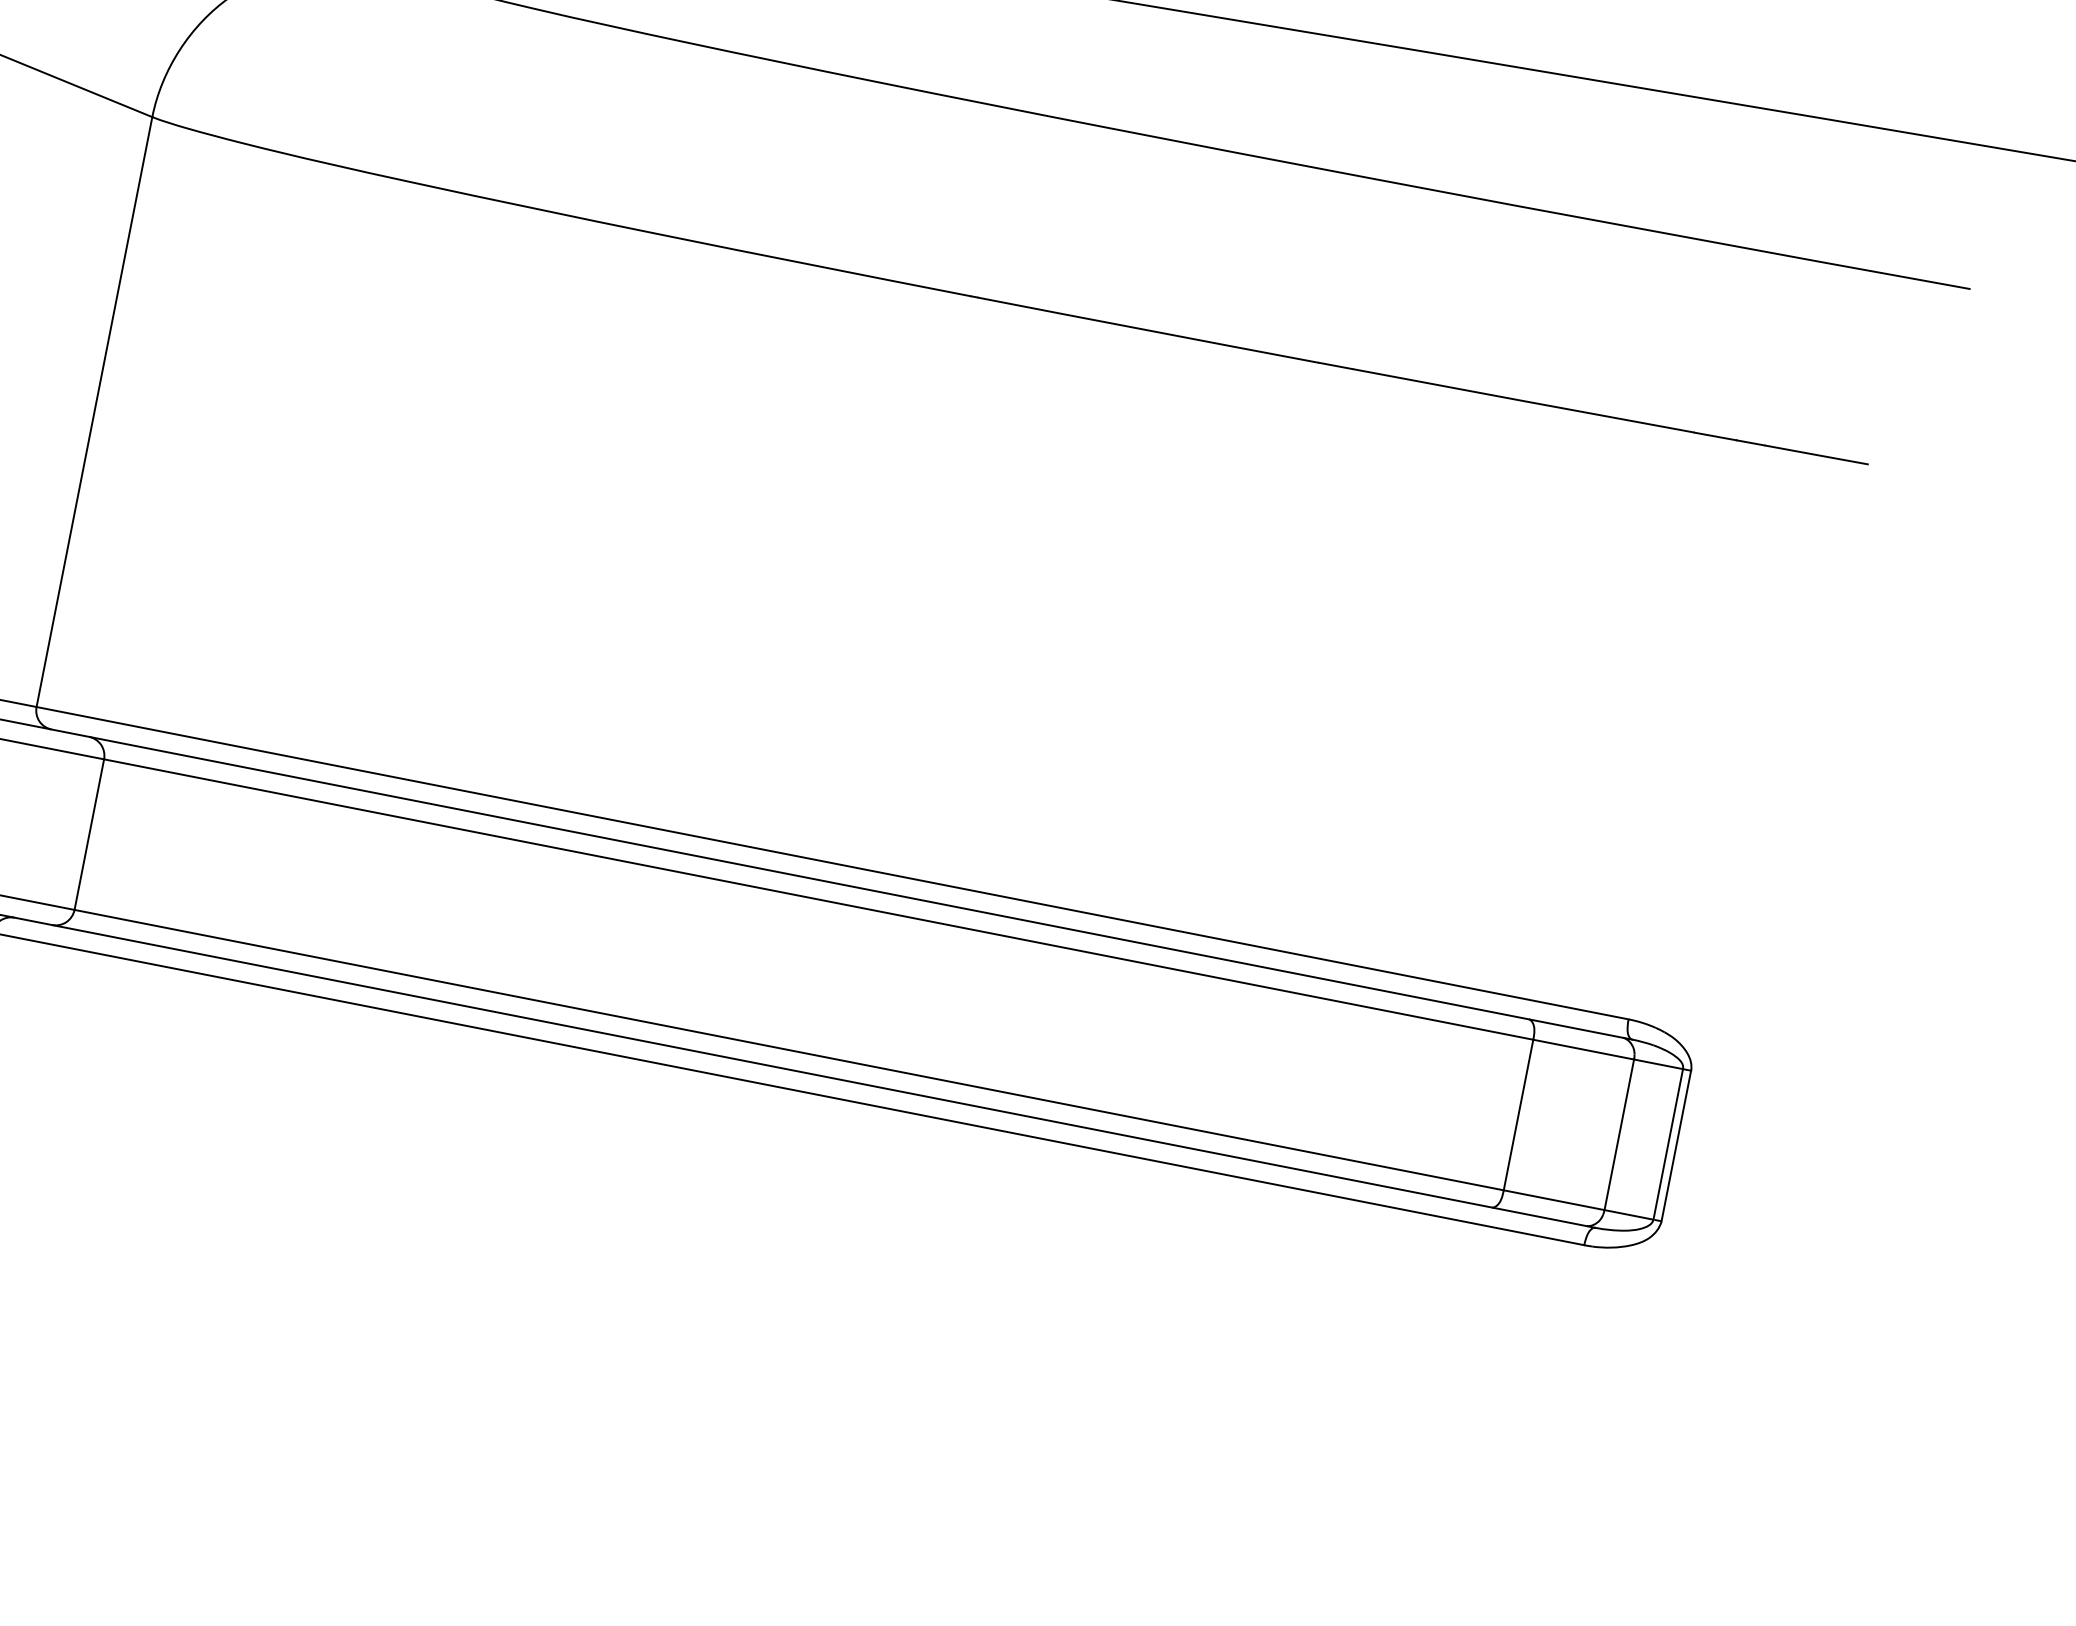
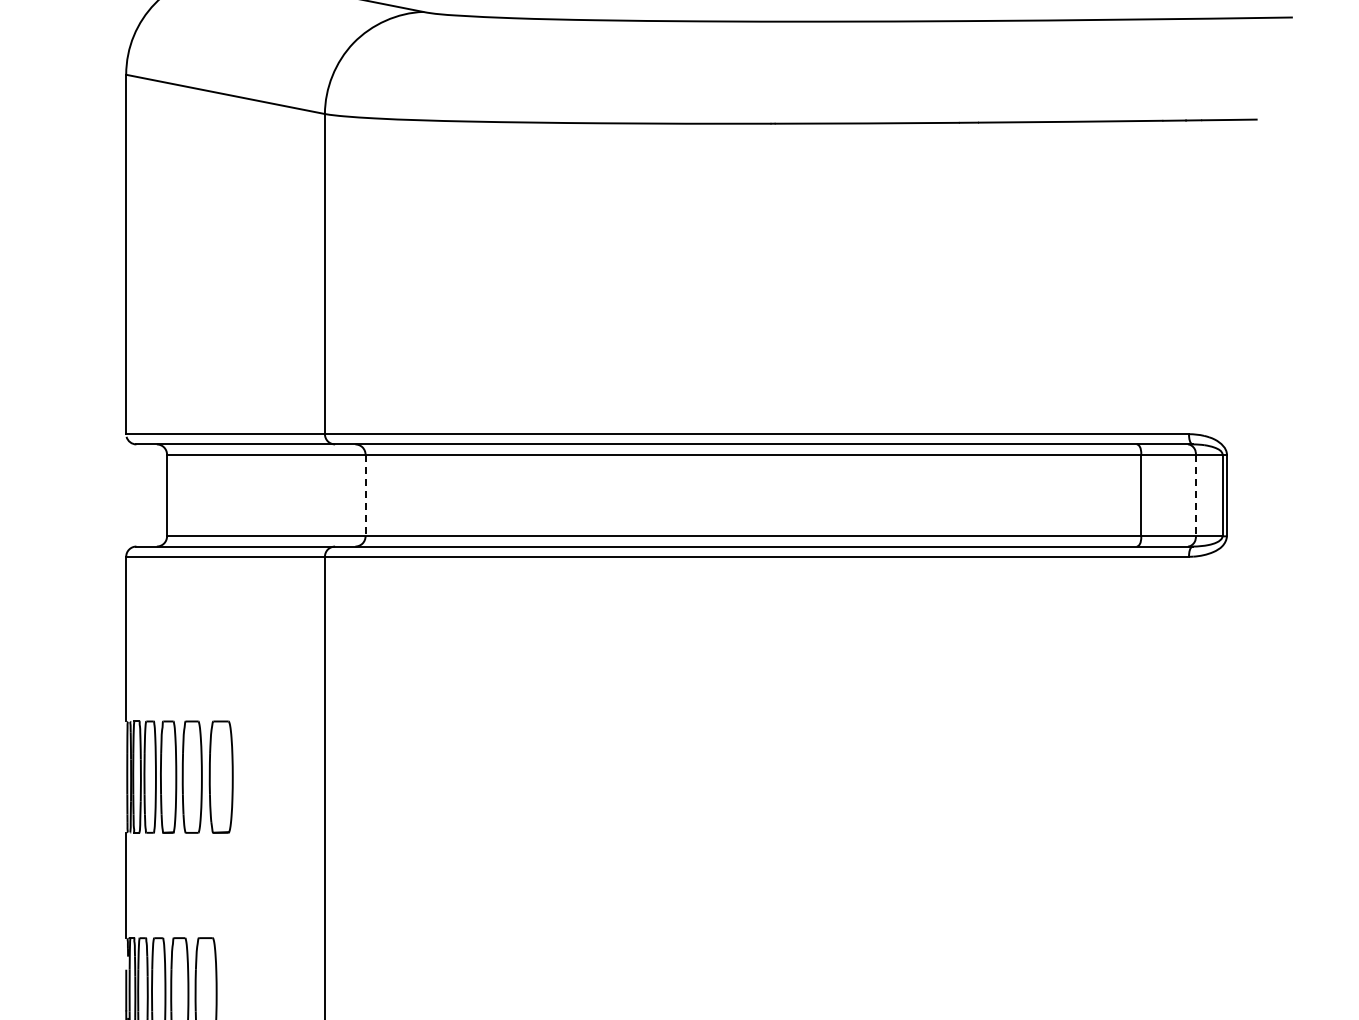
line: (89, 834) -> (365, 495), solid -> dashed
line: (1618, 1134) -> (1195, 495), solid -> dashed

